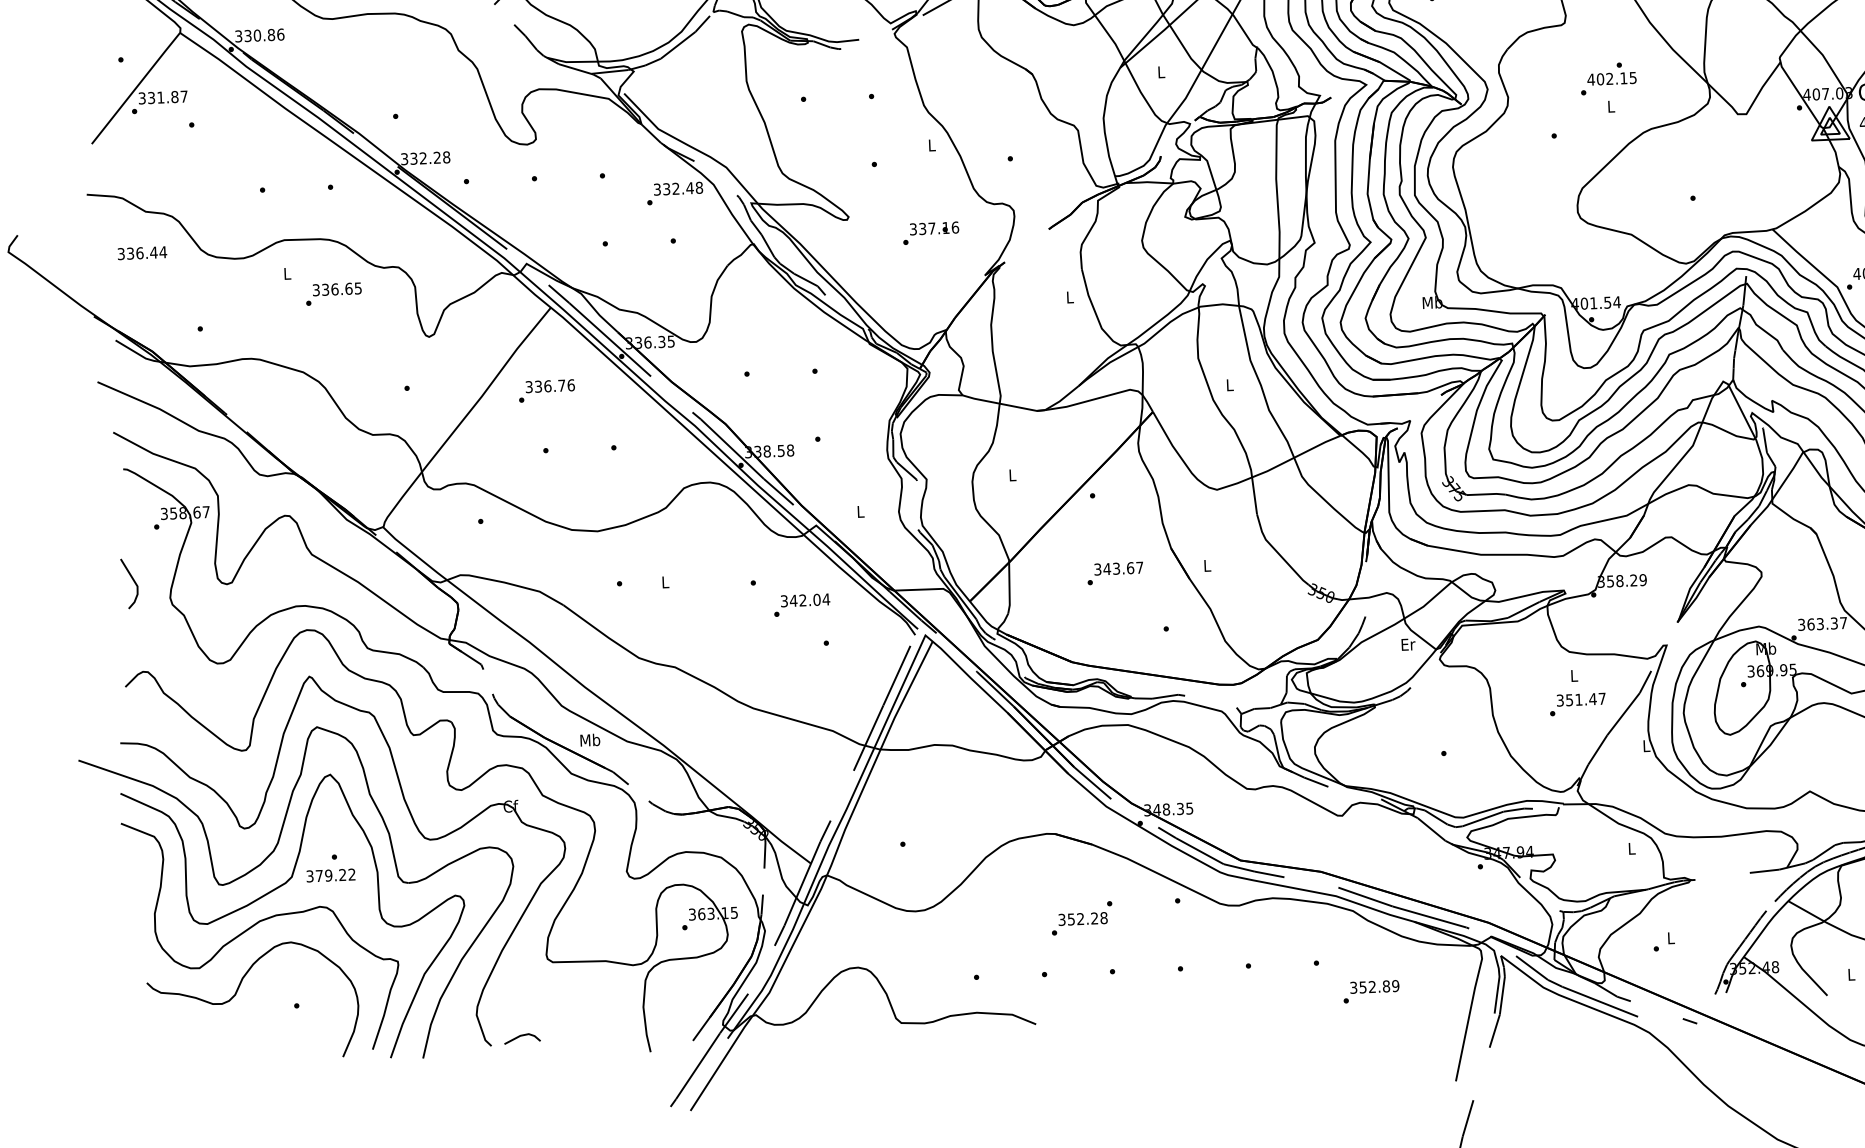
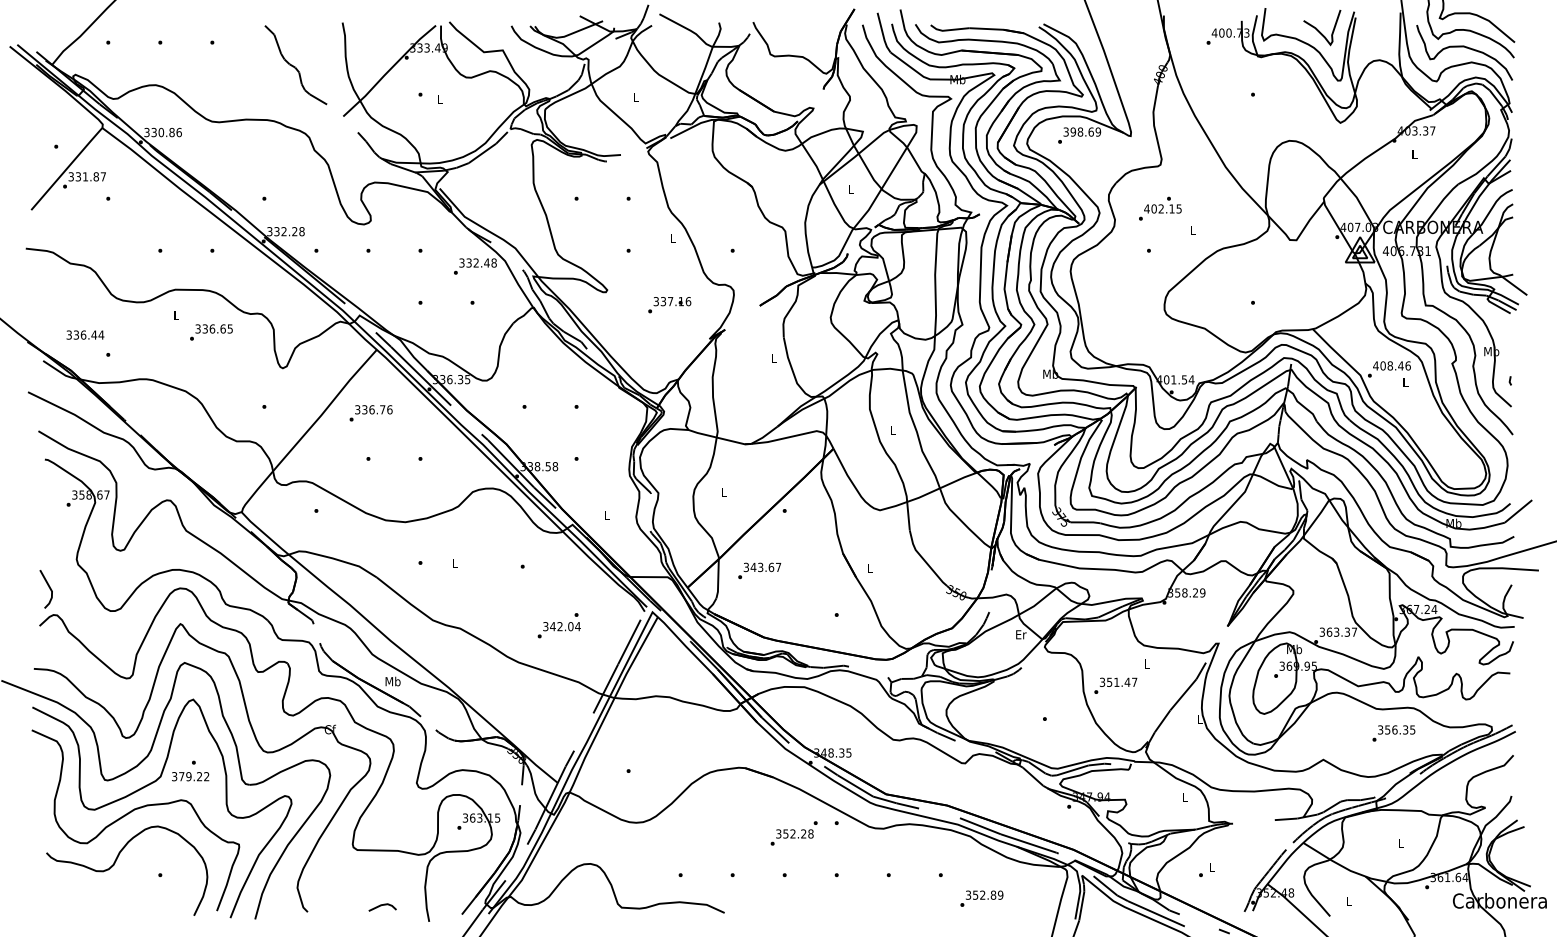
text: (1608, 78) -> (1160, 208), moved
text: (142, 252) -> (85, 334), moved
text: (1115, 572) -> (759, 570), moved
line: (132, 581) -> (48, 587), moved
text: (801, 605) -> (558, 630), moved
text: (1577, 703) -> (1115, 685), moved
text: (1081, 918) -> (793, 833), moved
line: (520, 1037) -> (381, 906), moved

